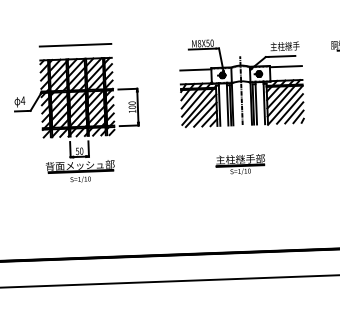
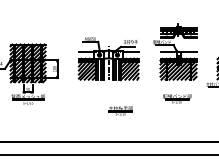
line: (74, 44) -> (27, 37), removed
part: (240, 163) -> (120, 110), moved

